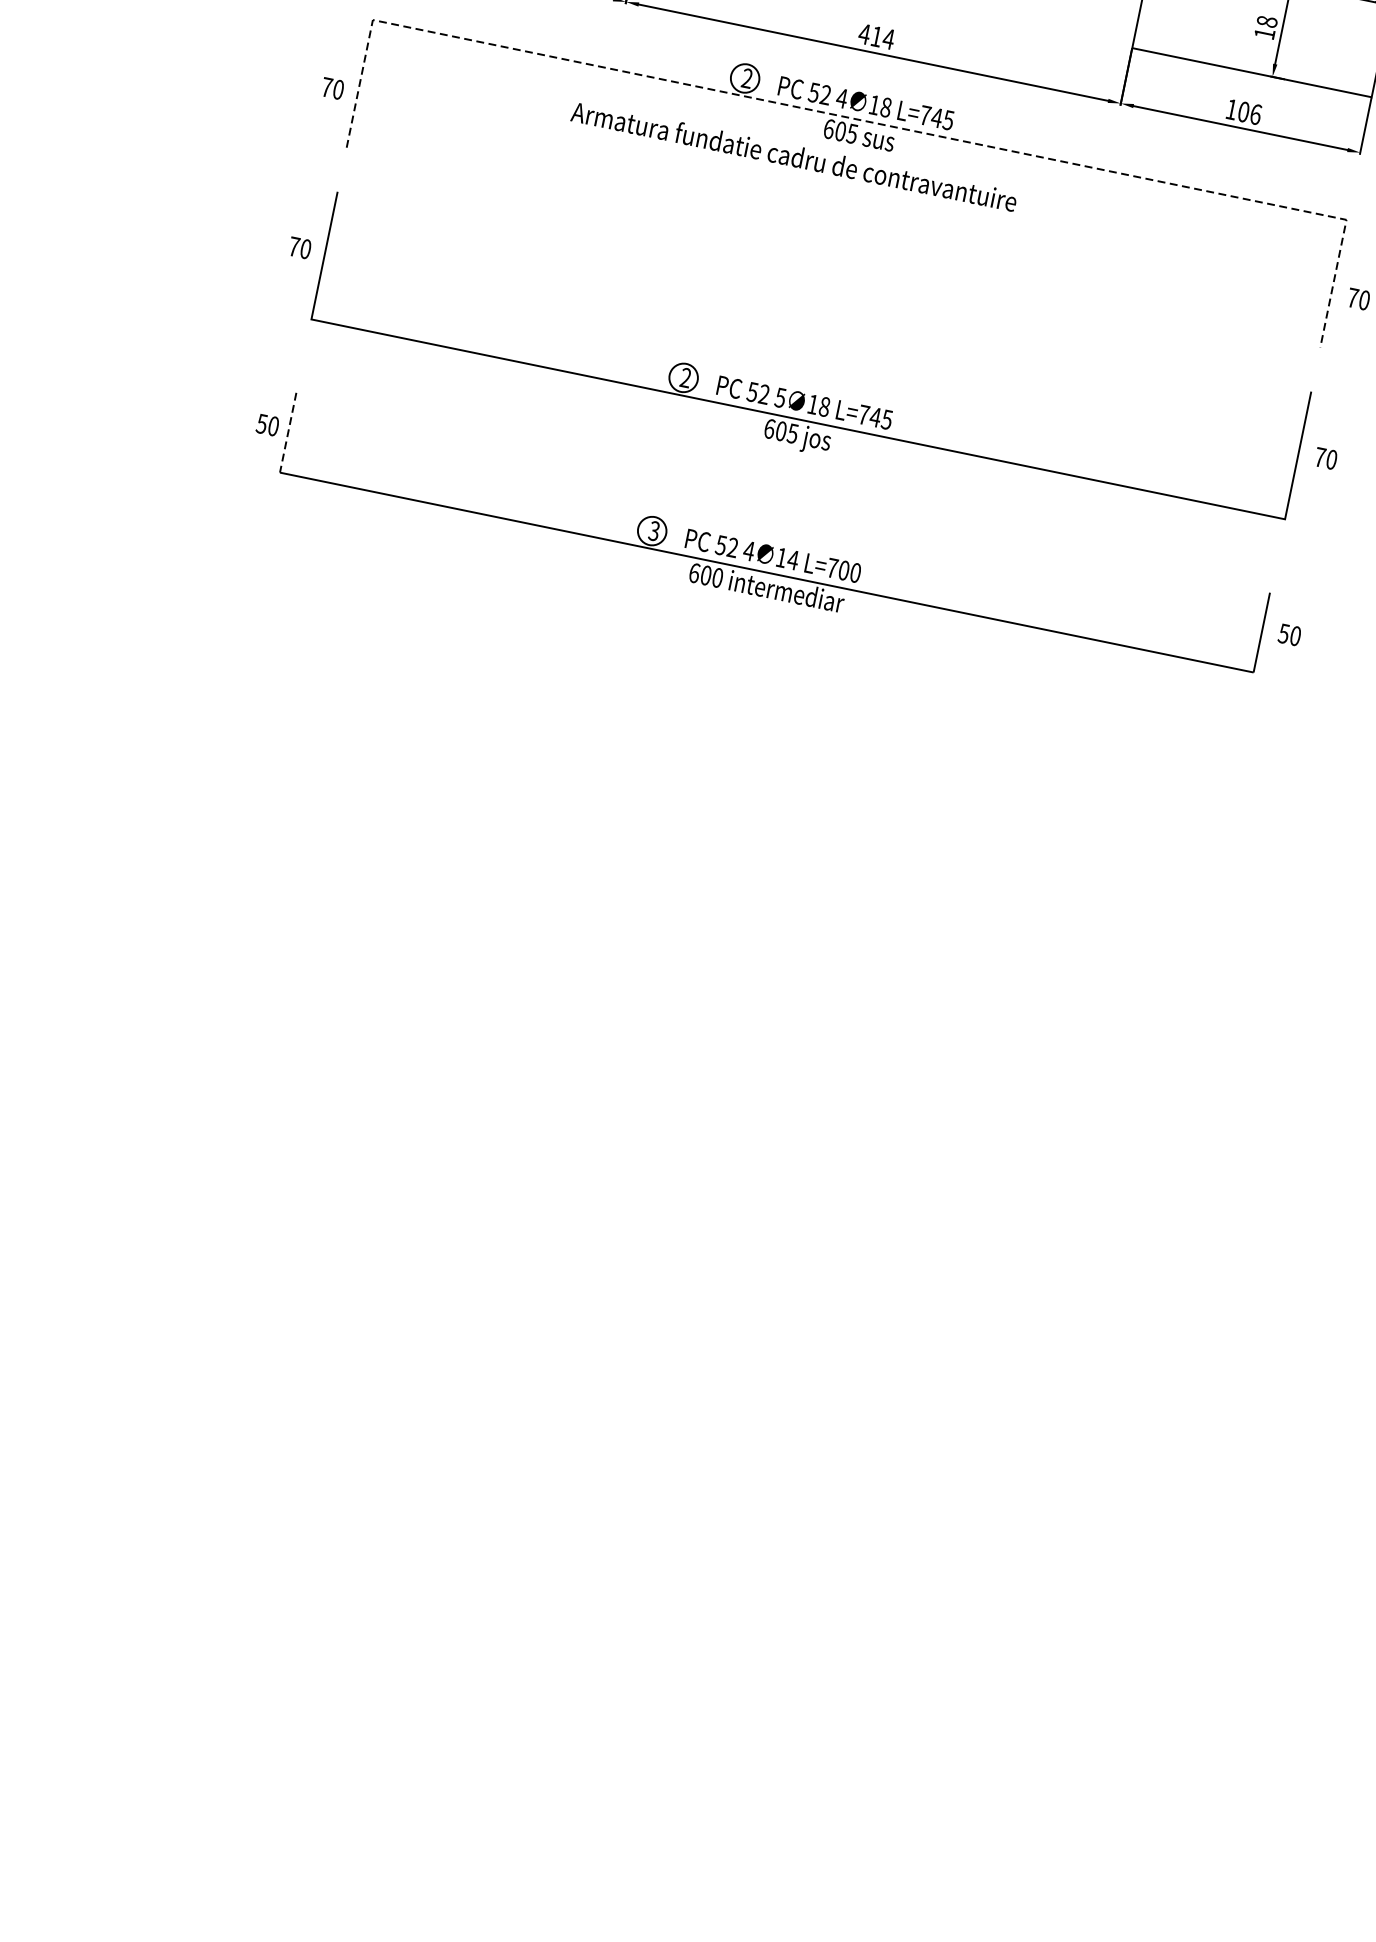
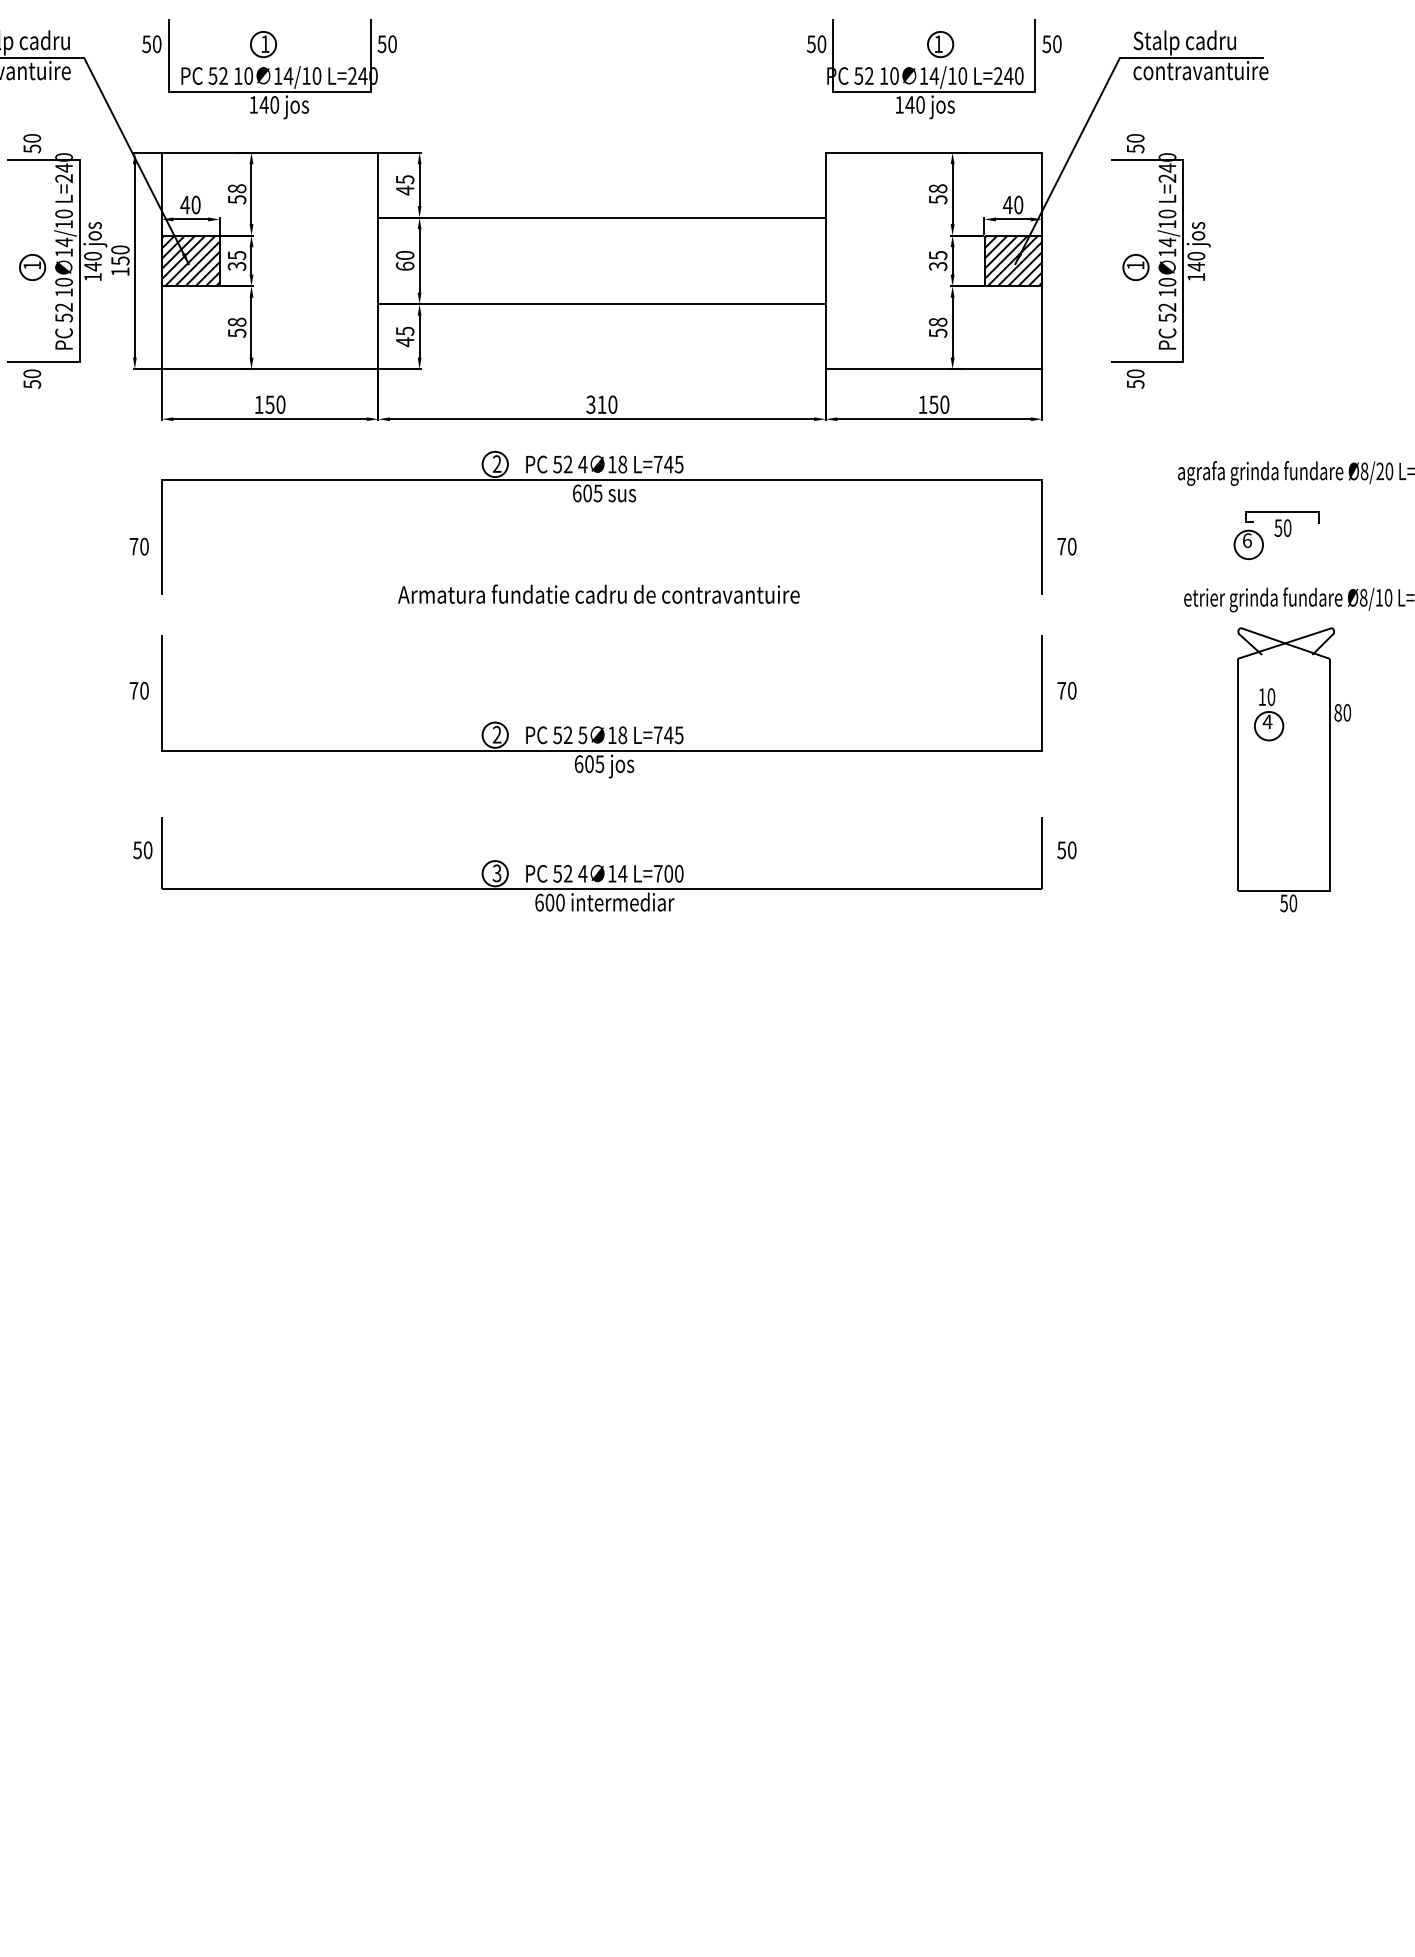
text: (1265, 33) -> (938, 332), 18 -> 58
text: (876, 36) -> (601, 404), 414 -> 310
text: (1250, 113) -> (939, 404), 106 -> 150
line: (860, 120) -> (602, 480), dashed -> solid
text: (794, 155) -> (598, 593), moved
line: (287, 432) -> (161, 853), dashed -> solid

